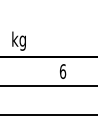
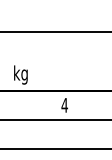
text: (62, 70) -> (64, 104), 6 -> 4

